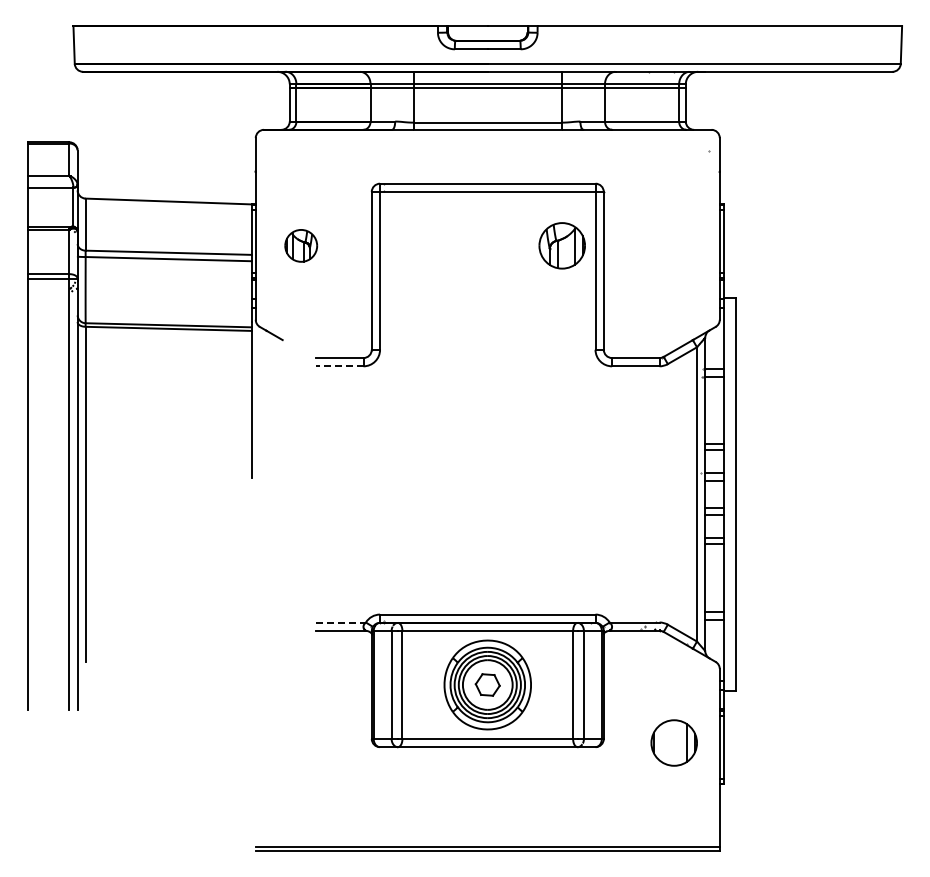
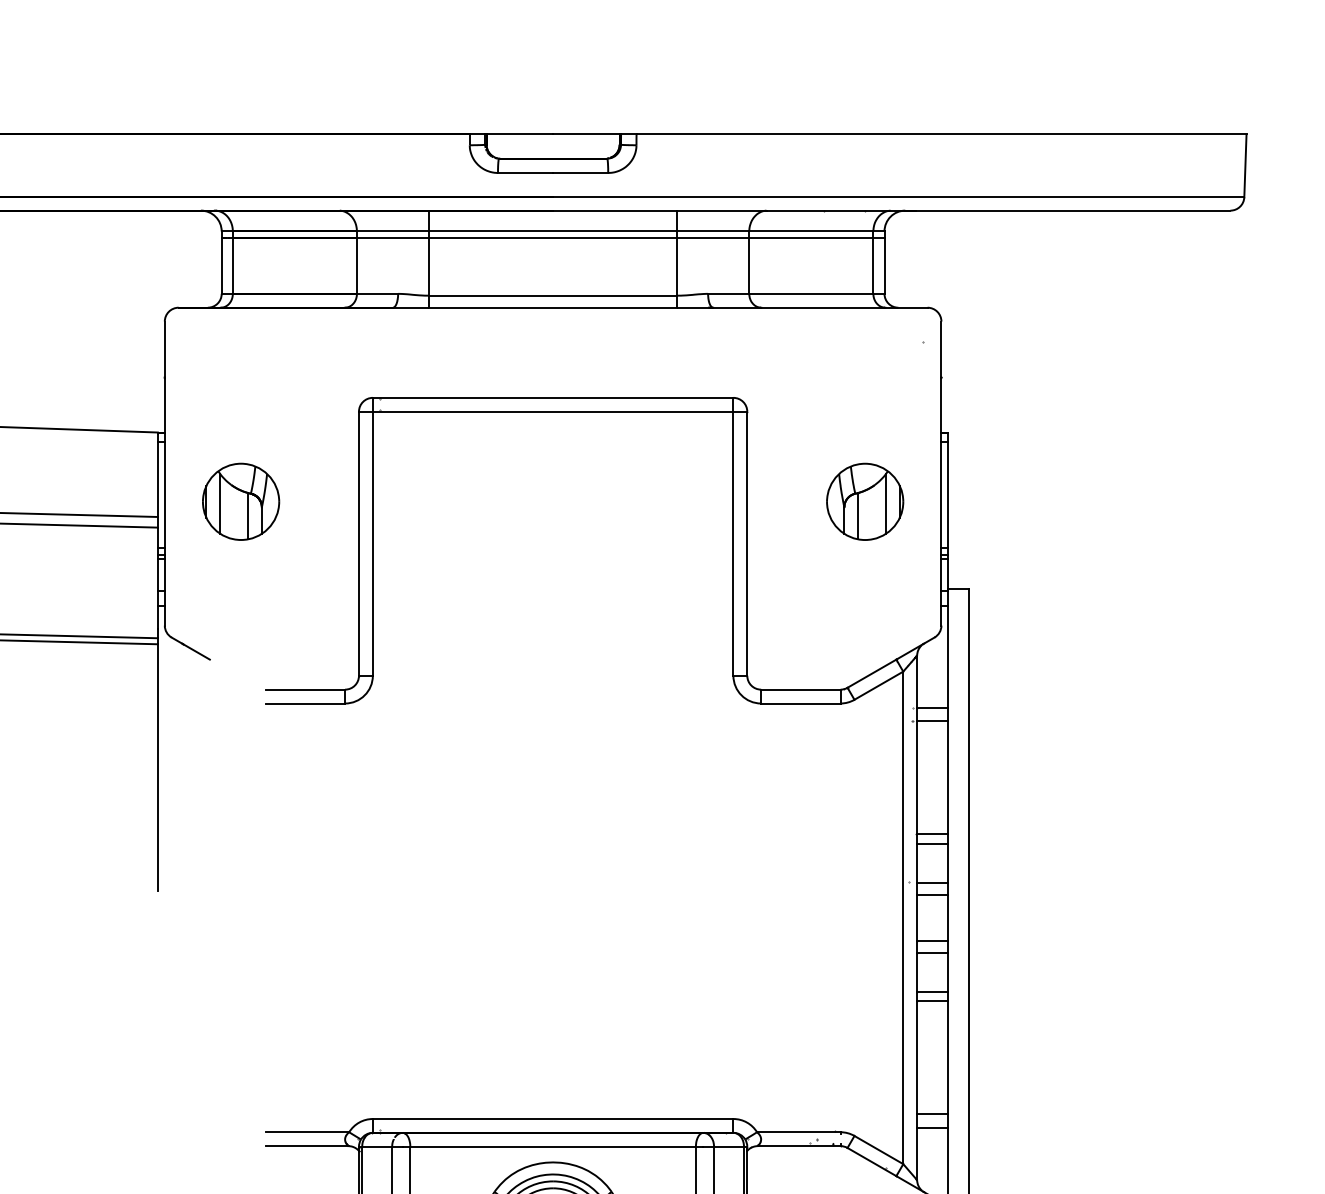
part: (300, 245) -> (239, 501), size x1.43
part: (561, 245) -> (863, 501), moved
line: (339, 366) -> (304, 703), dashed -> solid
line: (340, 622) -> (306, 1132), dashed -> solid

